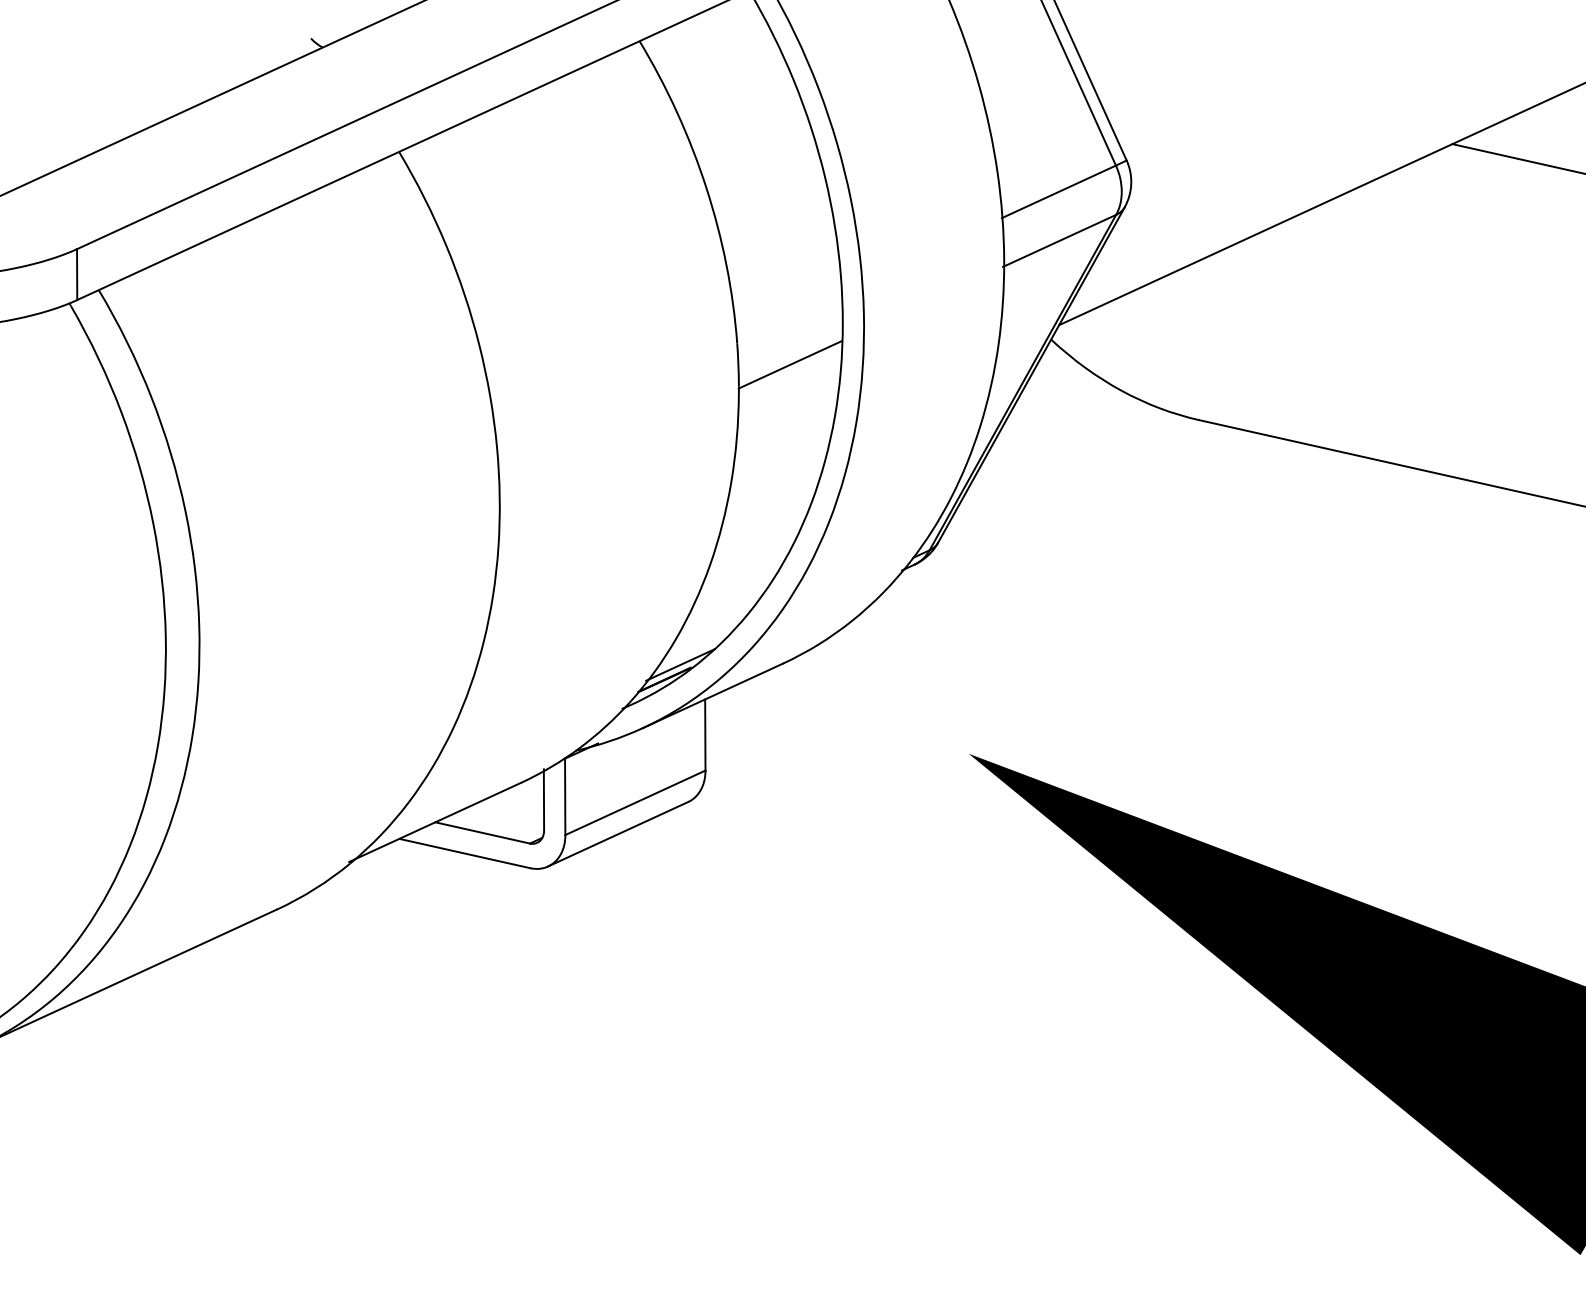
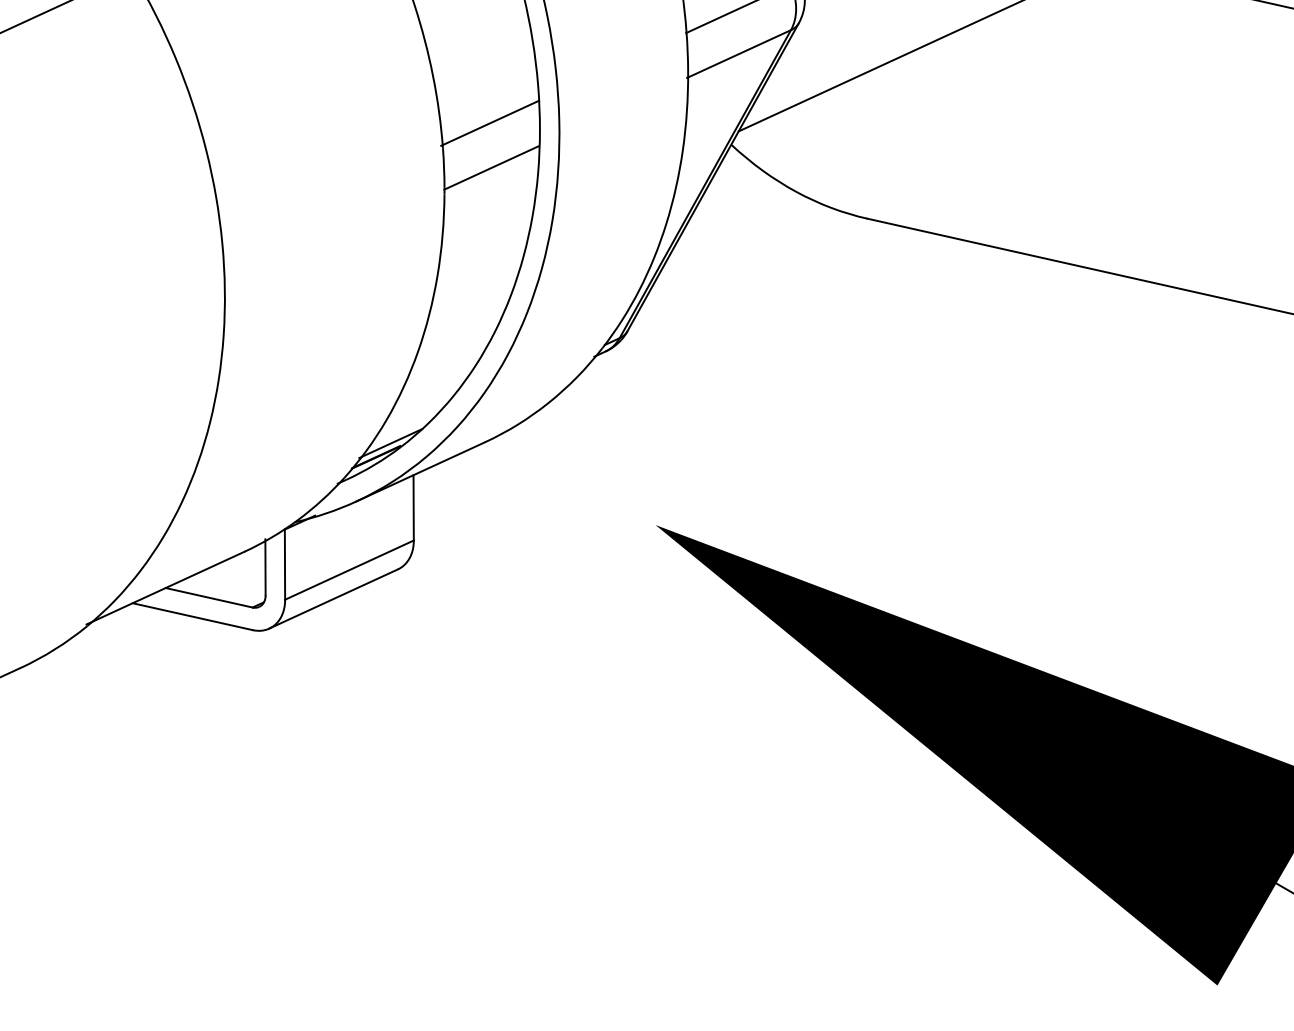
line: (788, 315) -> (490, 122), added

